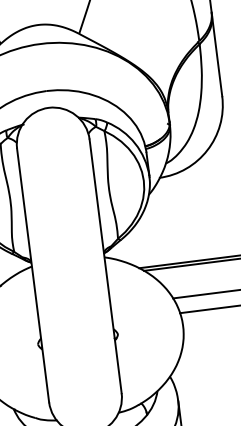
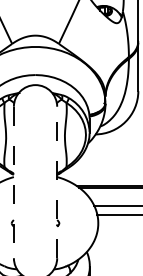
line: (106, 266) -> (57, 182), solid -> dashed
line: (32, 275) -> (13, 182), solid -> dashed

